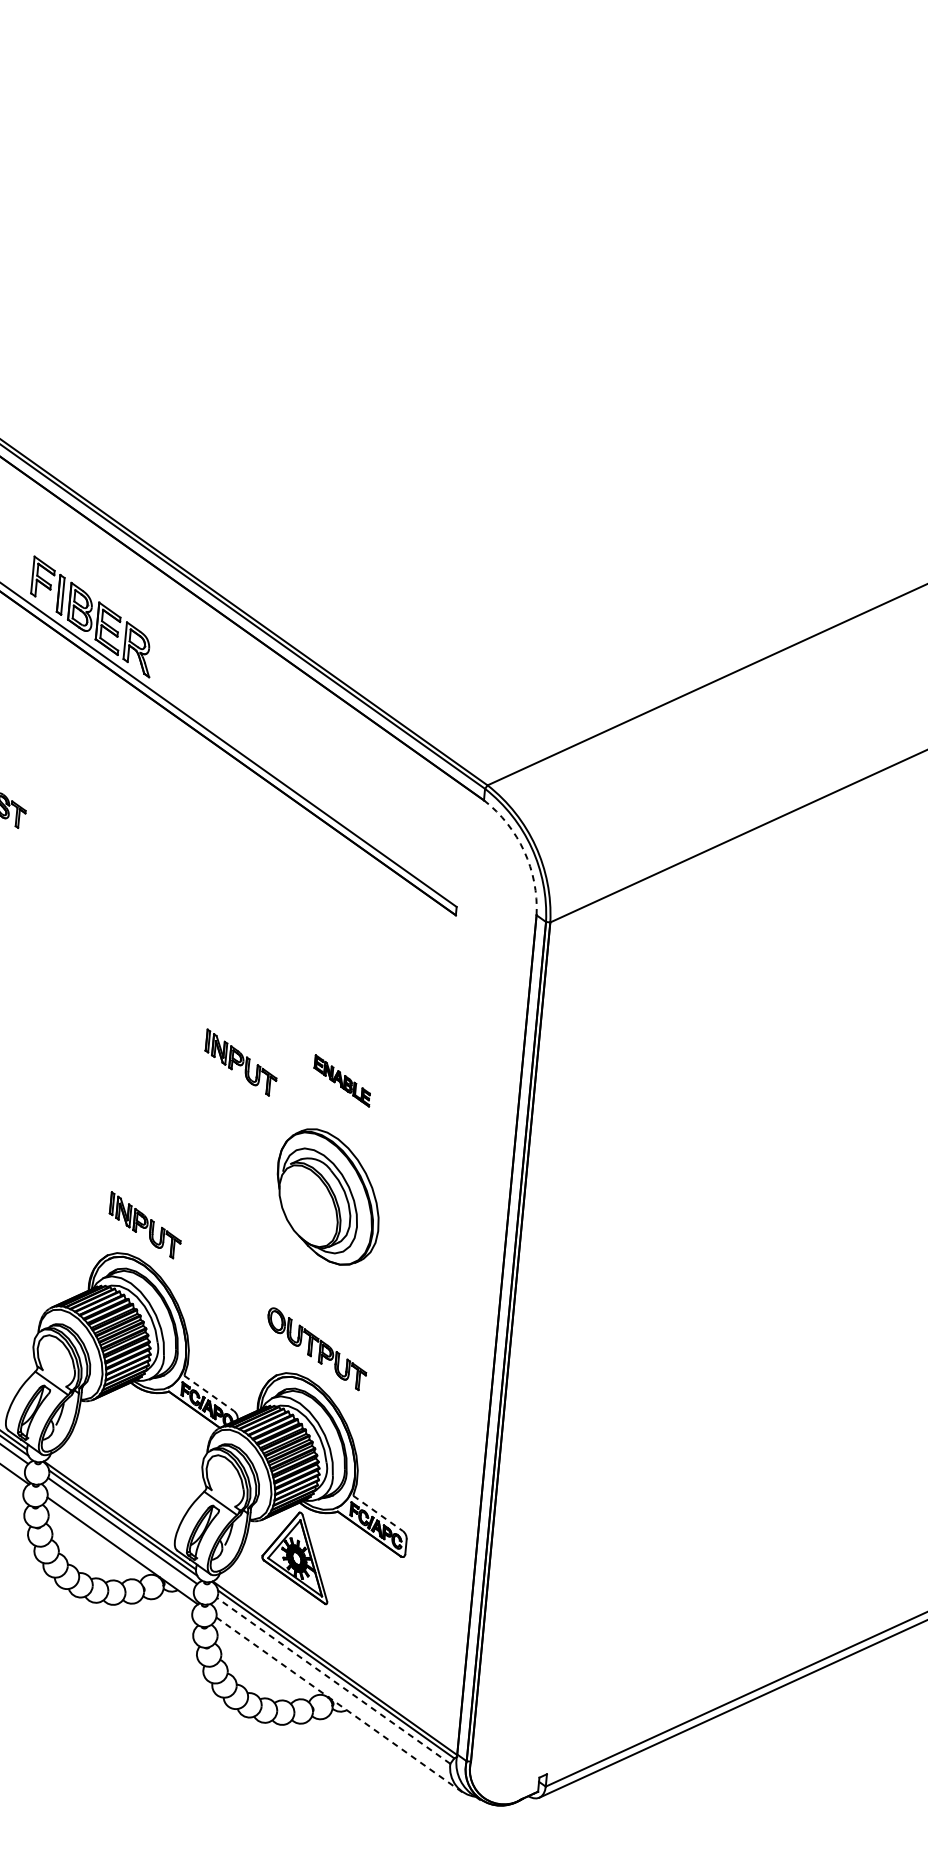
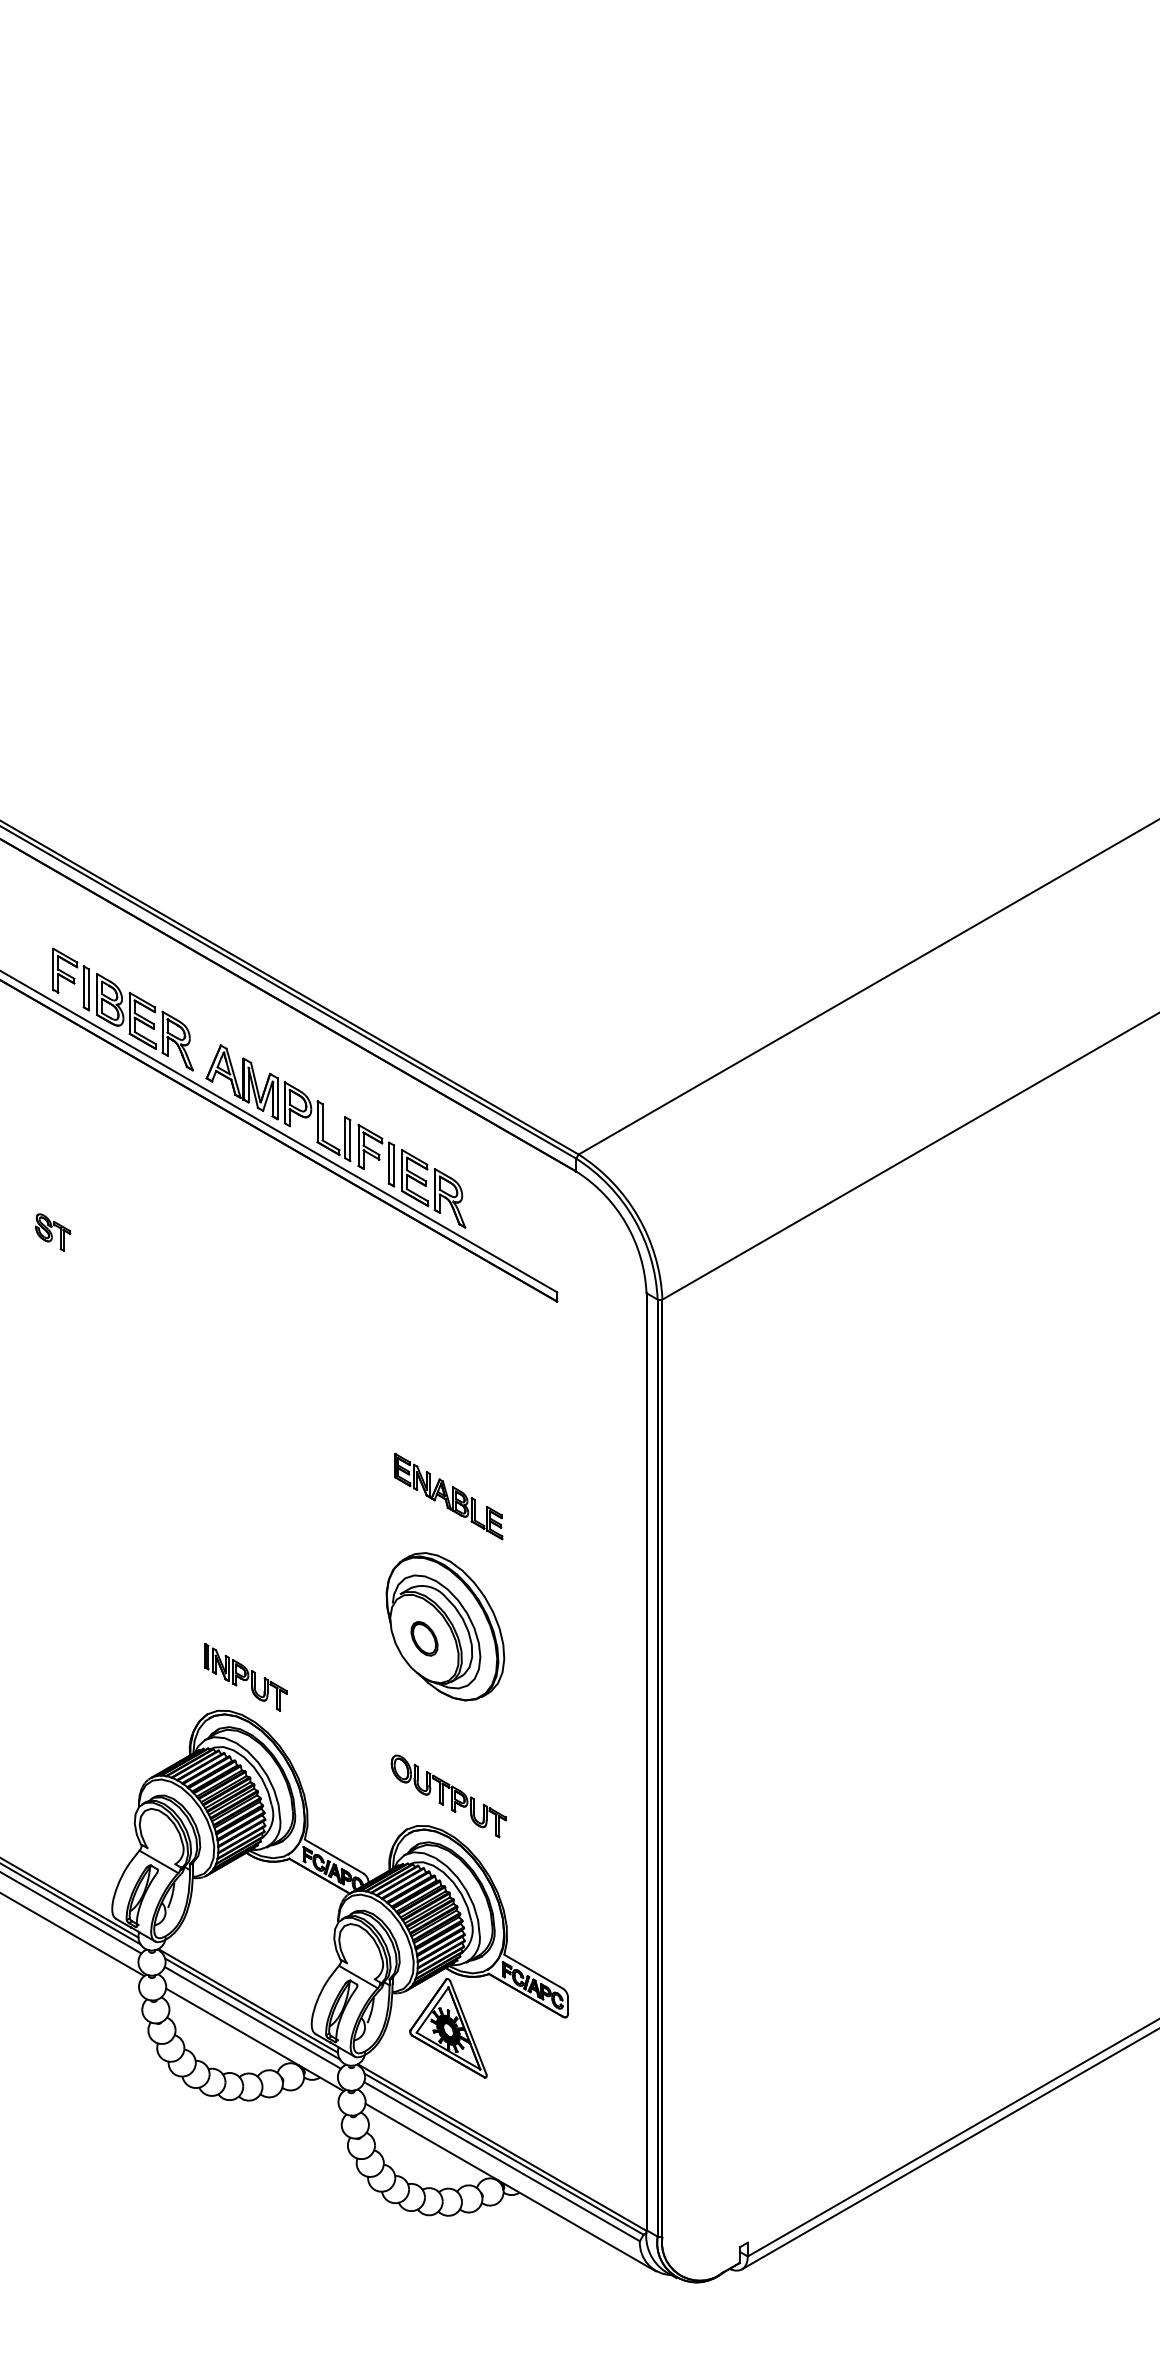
part: (266, 754) -> (330, 1143), added
arc: (524, 851) -> (626, 1223), dashed -> solid
part: (240, 1062) -> (334, 1487), removed
part: (342, 1080) -> (448, 1496), size x1.67
part: (308, 1205) -> (424, 1638), added
line: (209, 1393) -> (334, 1856), dashed -> solid
line: (377, 1513) -> (533, 1971), dashed -> solid
line: (333, 1680) -> (501, 2161), dashed -> solid
line: (339, 1704) -> (510, 2187), dashed -> solid

